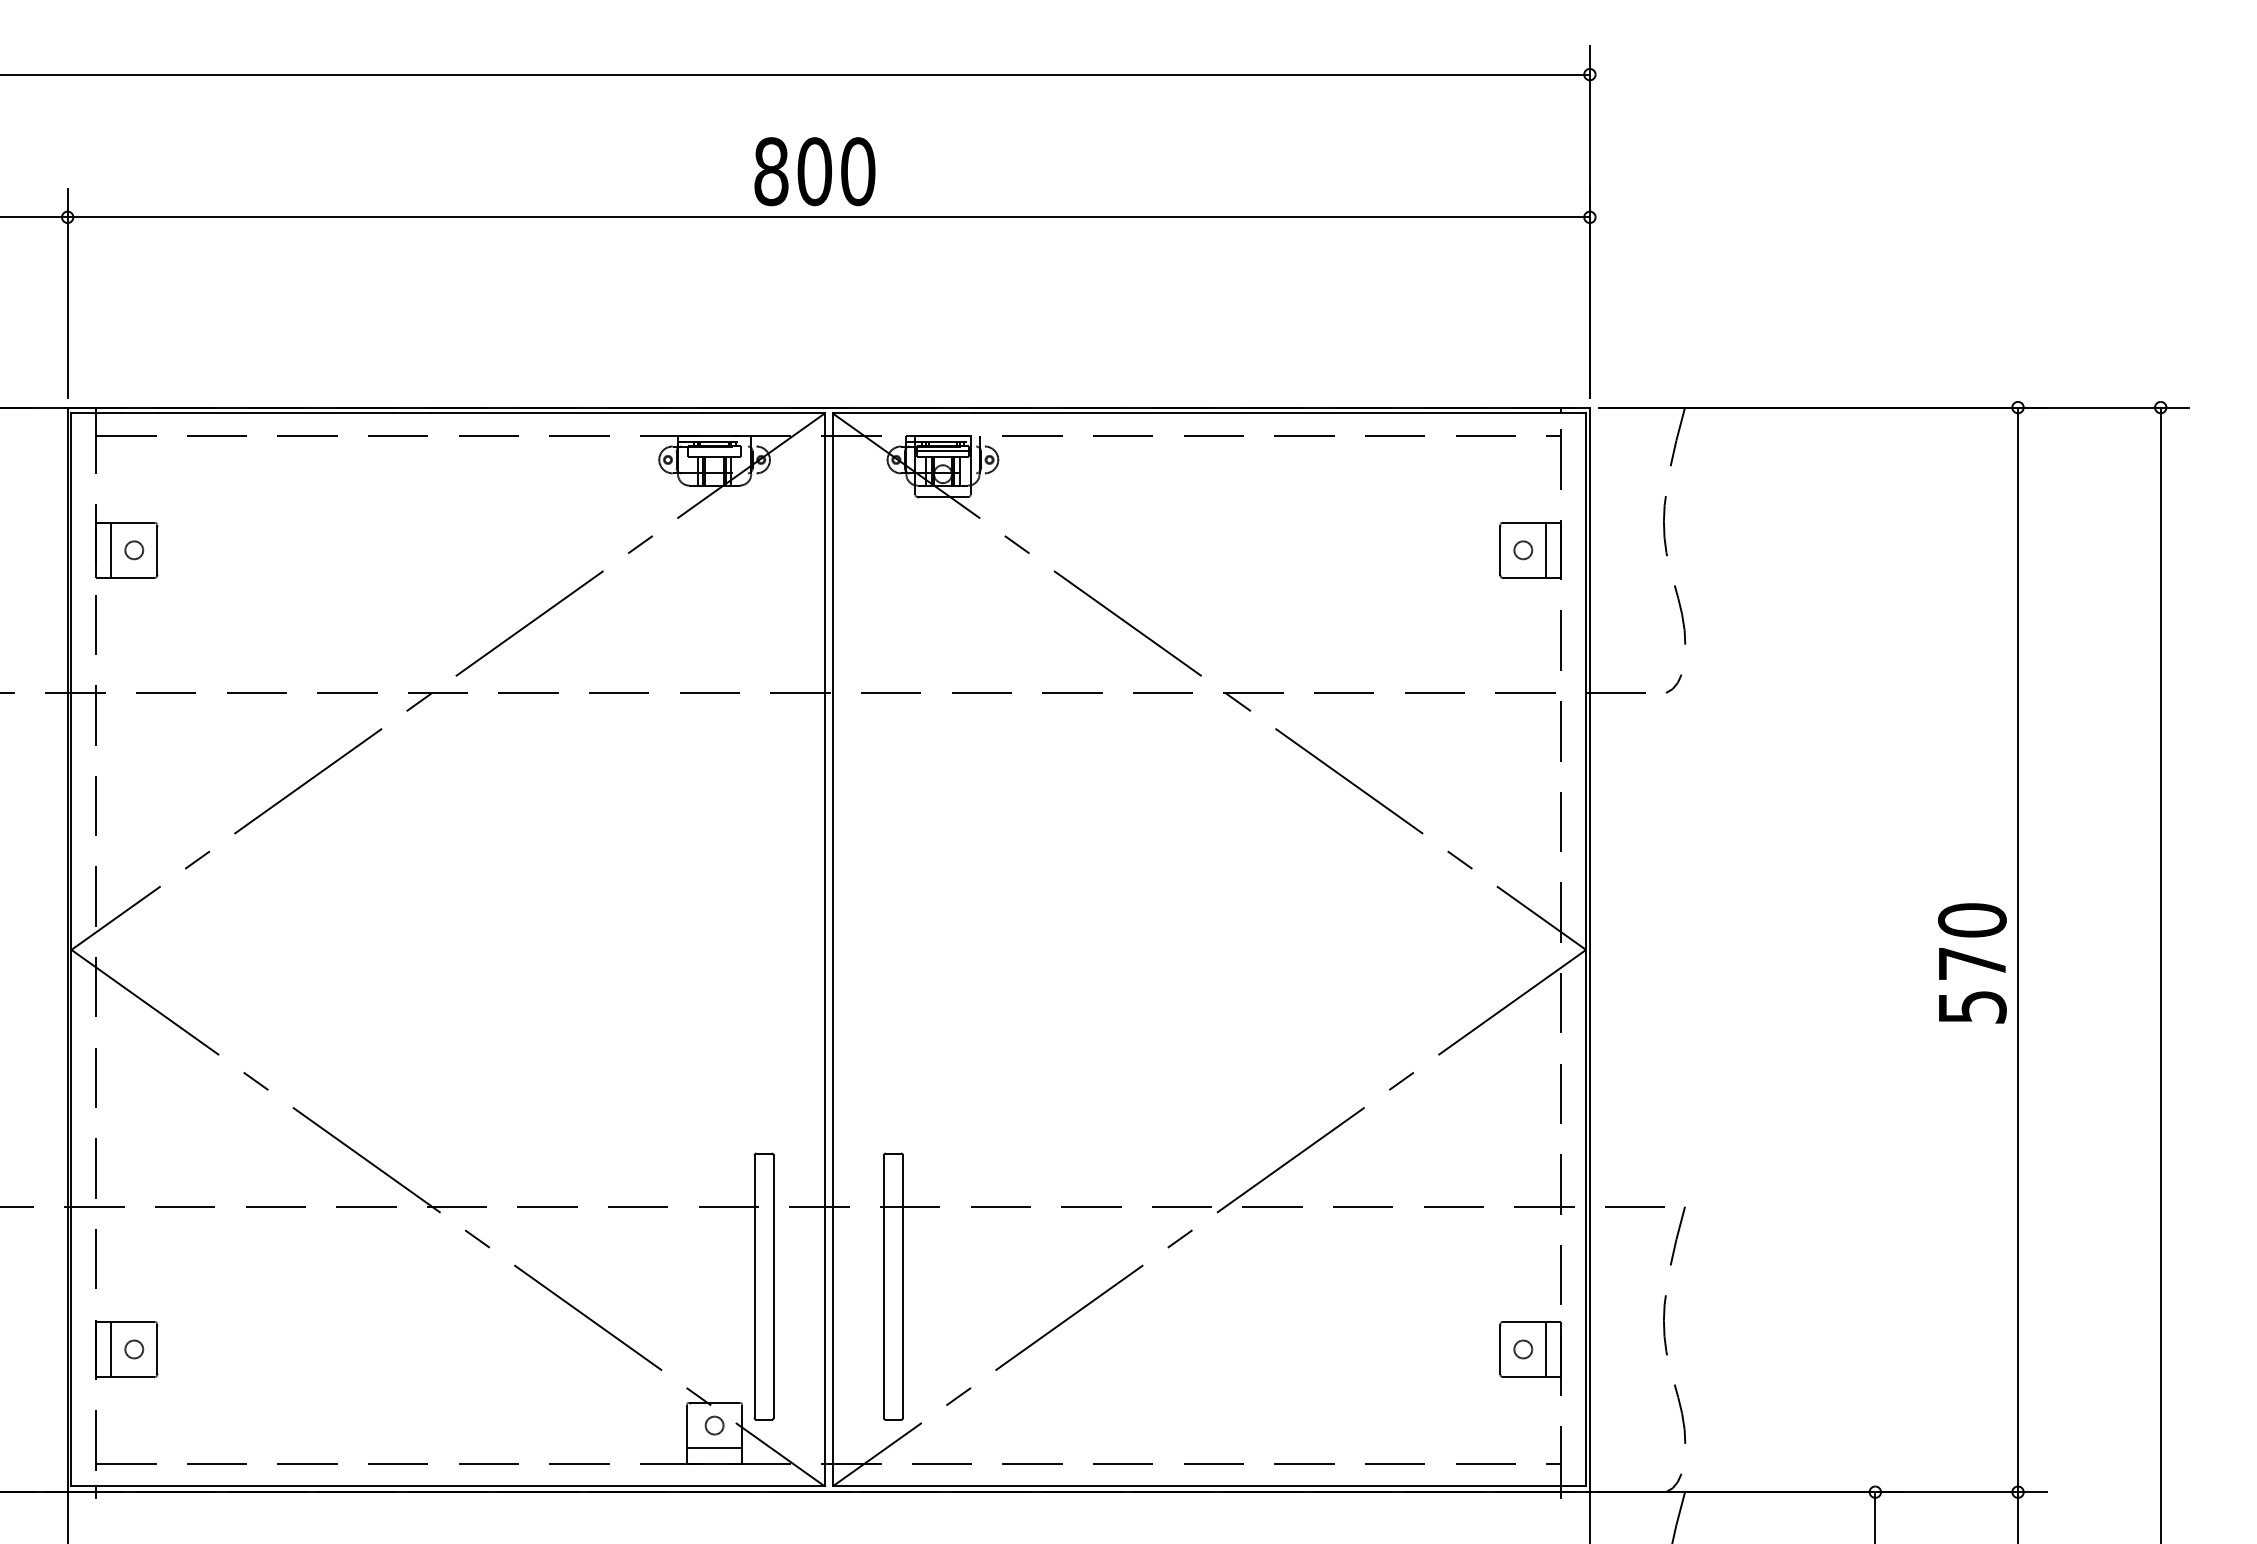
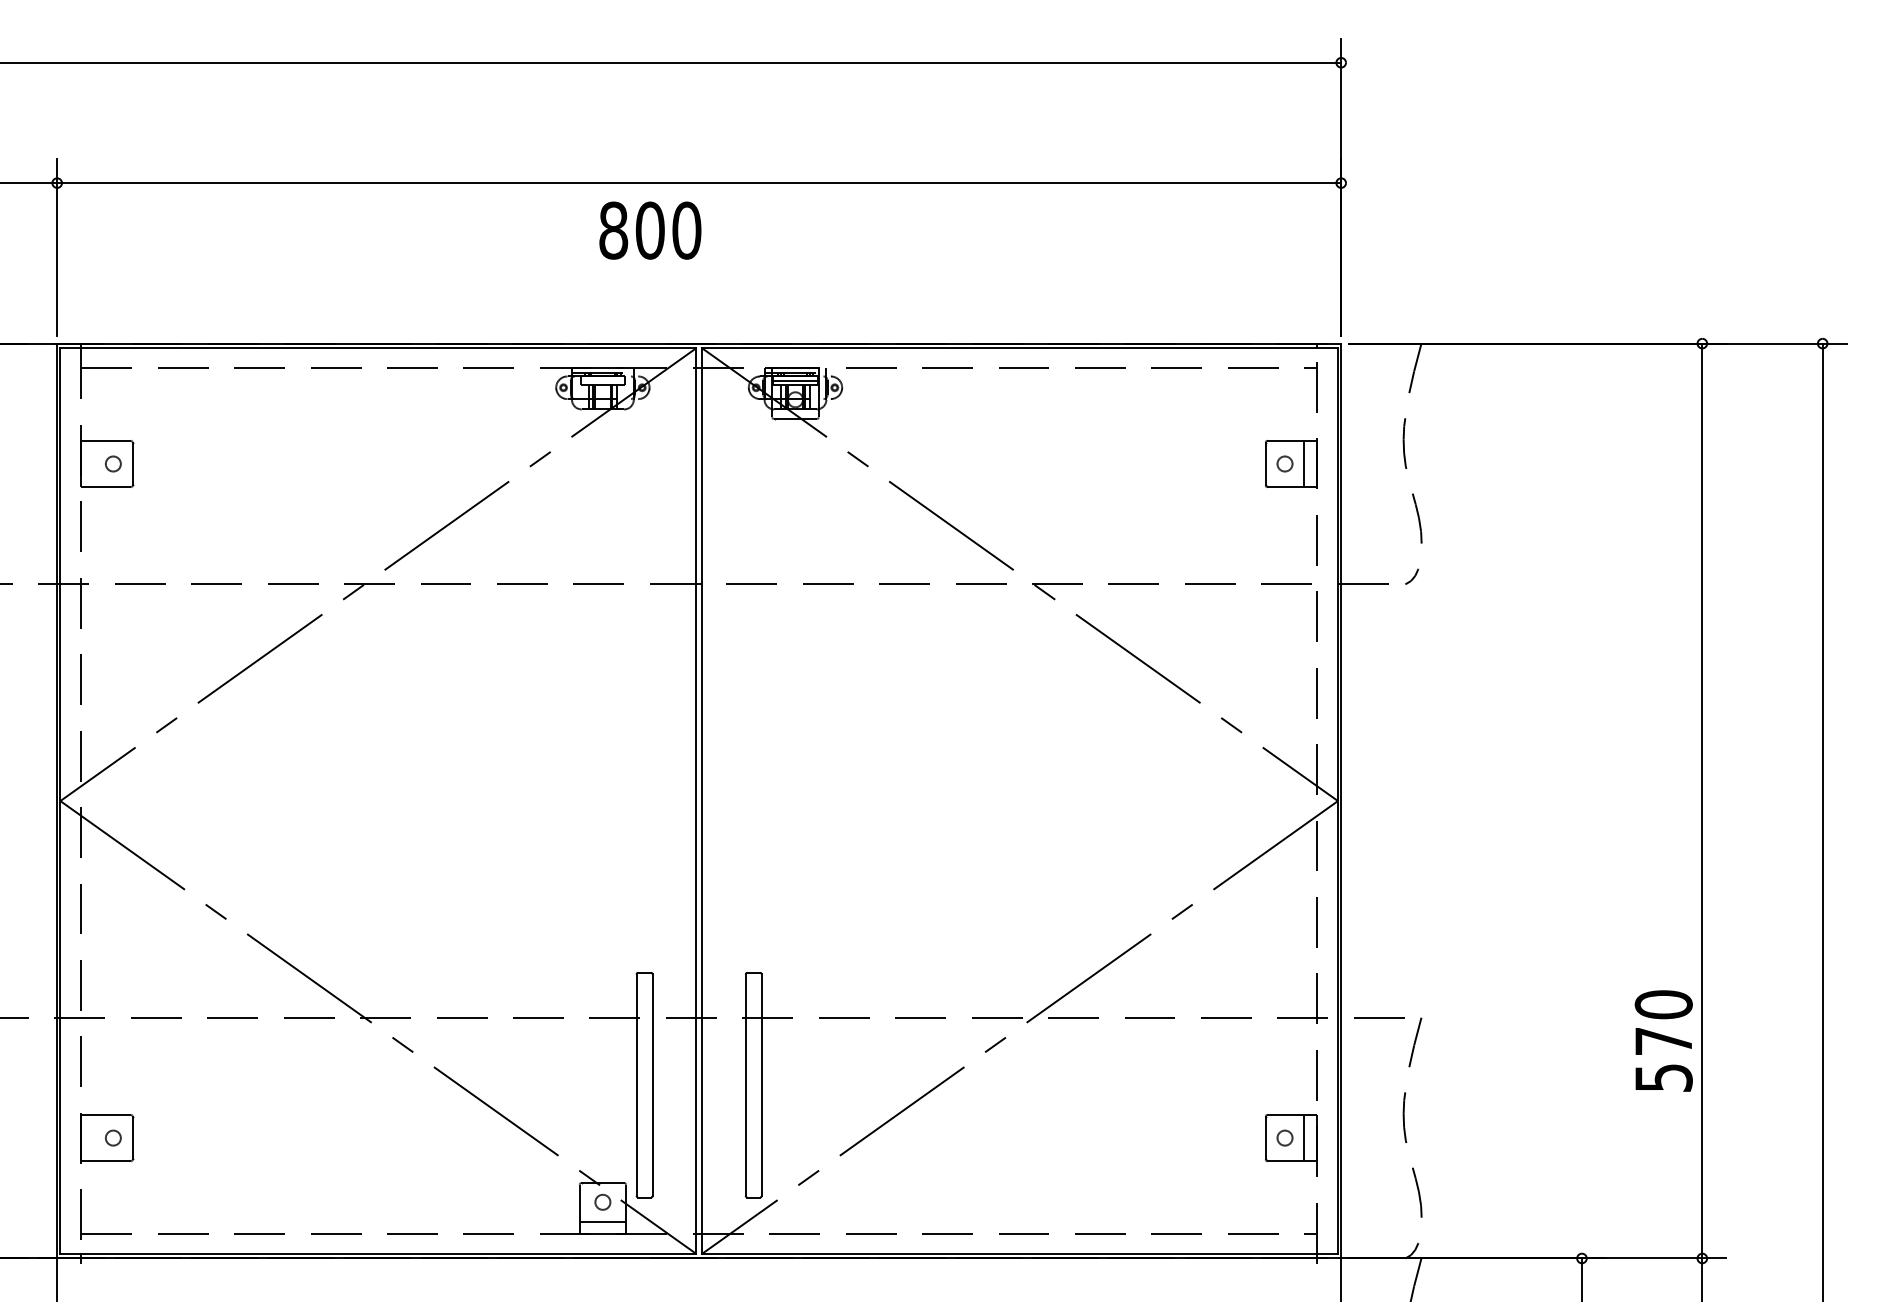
text: (814, 171) -> (650, 230), moved
line: (111, 549) -> (94, 463), removed
text: (1972, 963) -> (1663, 1041), moved
line: (111, 1349) -> (94, 1138), removed

